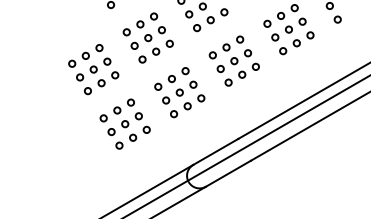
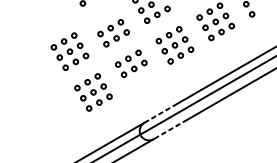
part: (140, 24) -> (104, 18), removed
part: (187, 106) -> (139, 79), removed
line: (215, 151) -> (160, 112), solid -> dashed
line: (228, 173) -> (170, 129), solid -> dashed

